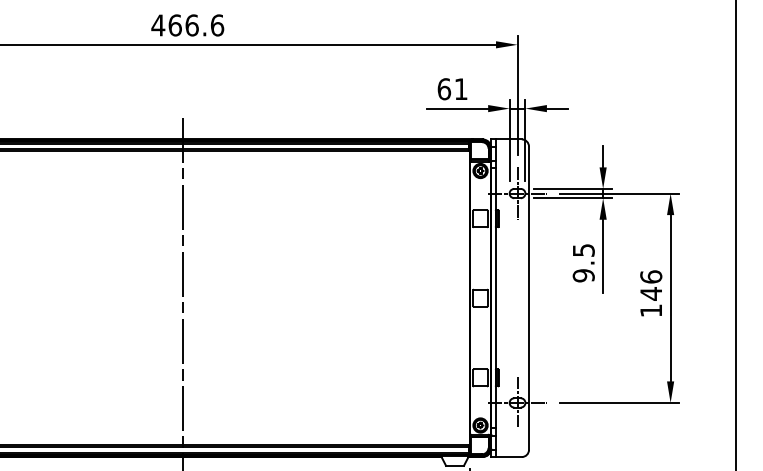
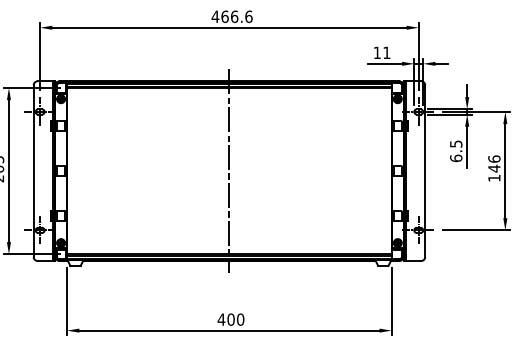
text: (444, 88) -> (377, 52), 61 -> 11
text: (584, 275) -> (456, 158), 9.5 -> 6.5

